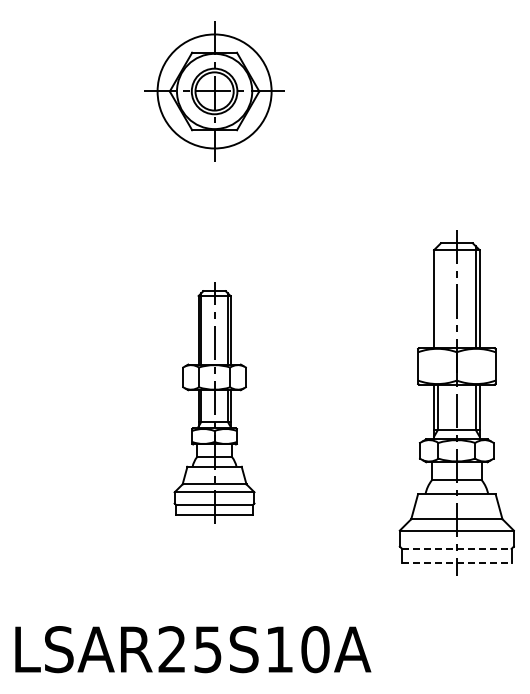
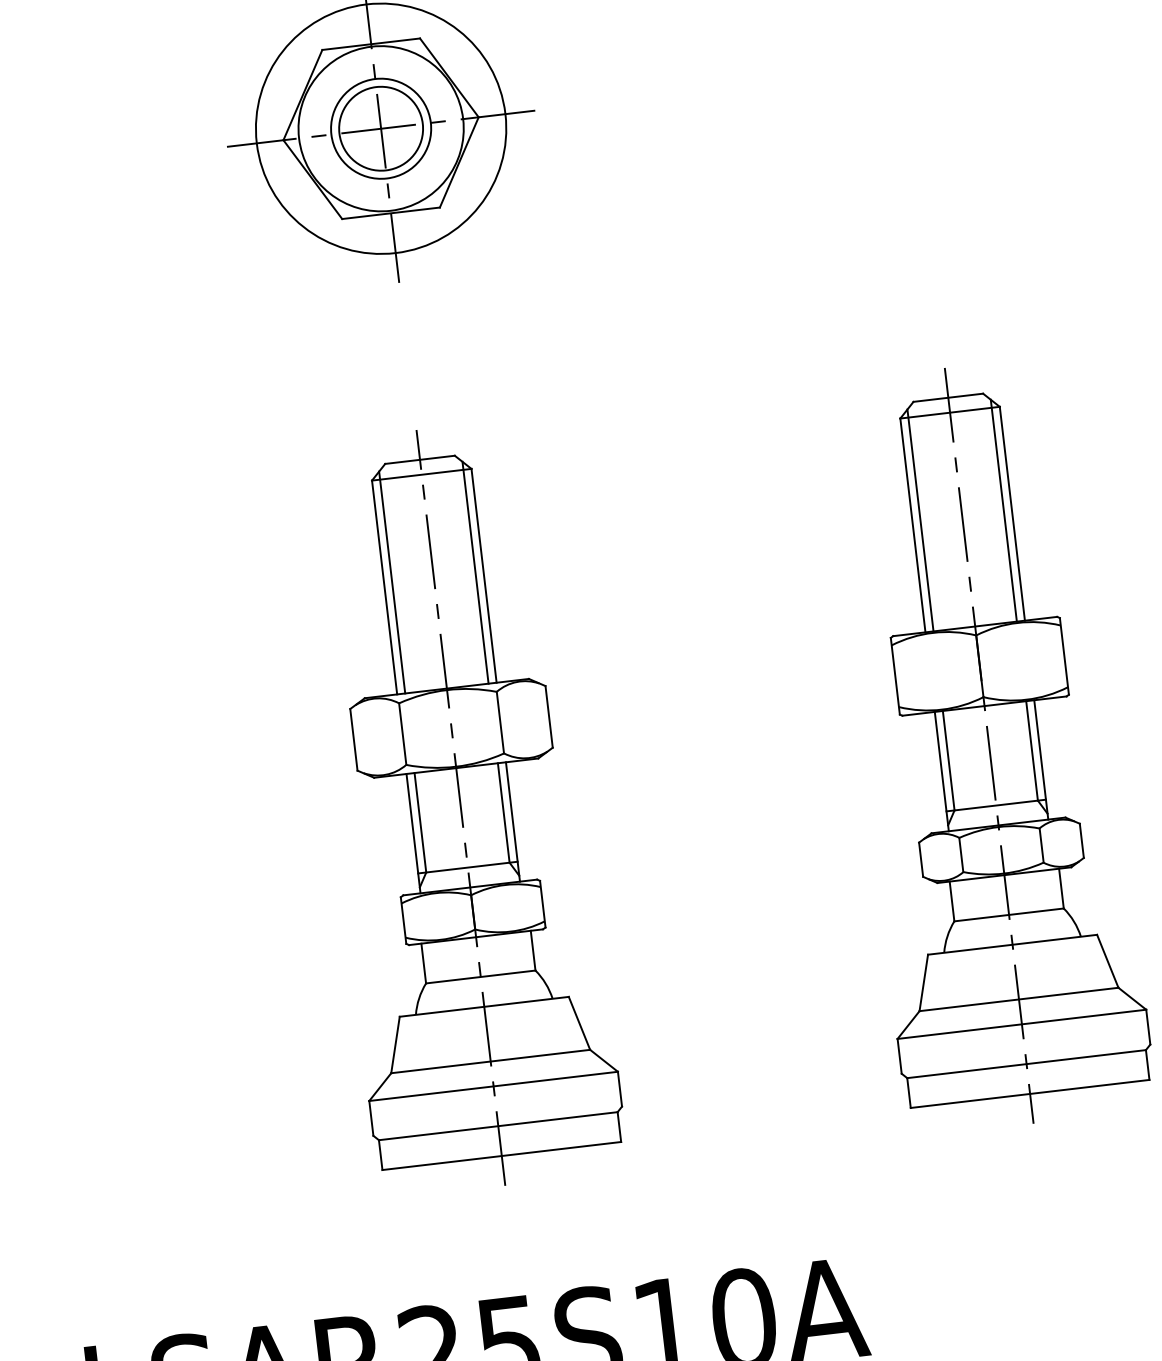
line: (437, 297) -> (919, 520), added
part: (214, 402) -> (460, 807), size x1.43
line: (456, 548) -> (1025, 1063), dashed -> solid
line: (456, 562) -> (1029, 1093), dashed -> solid

